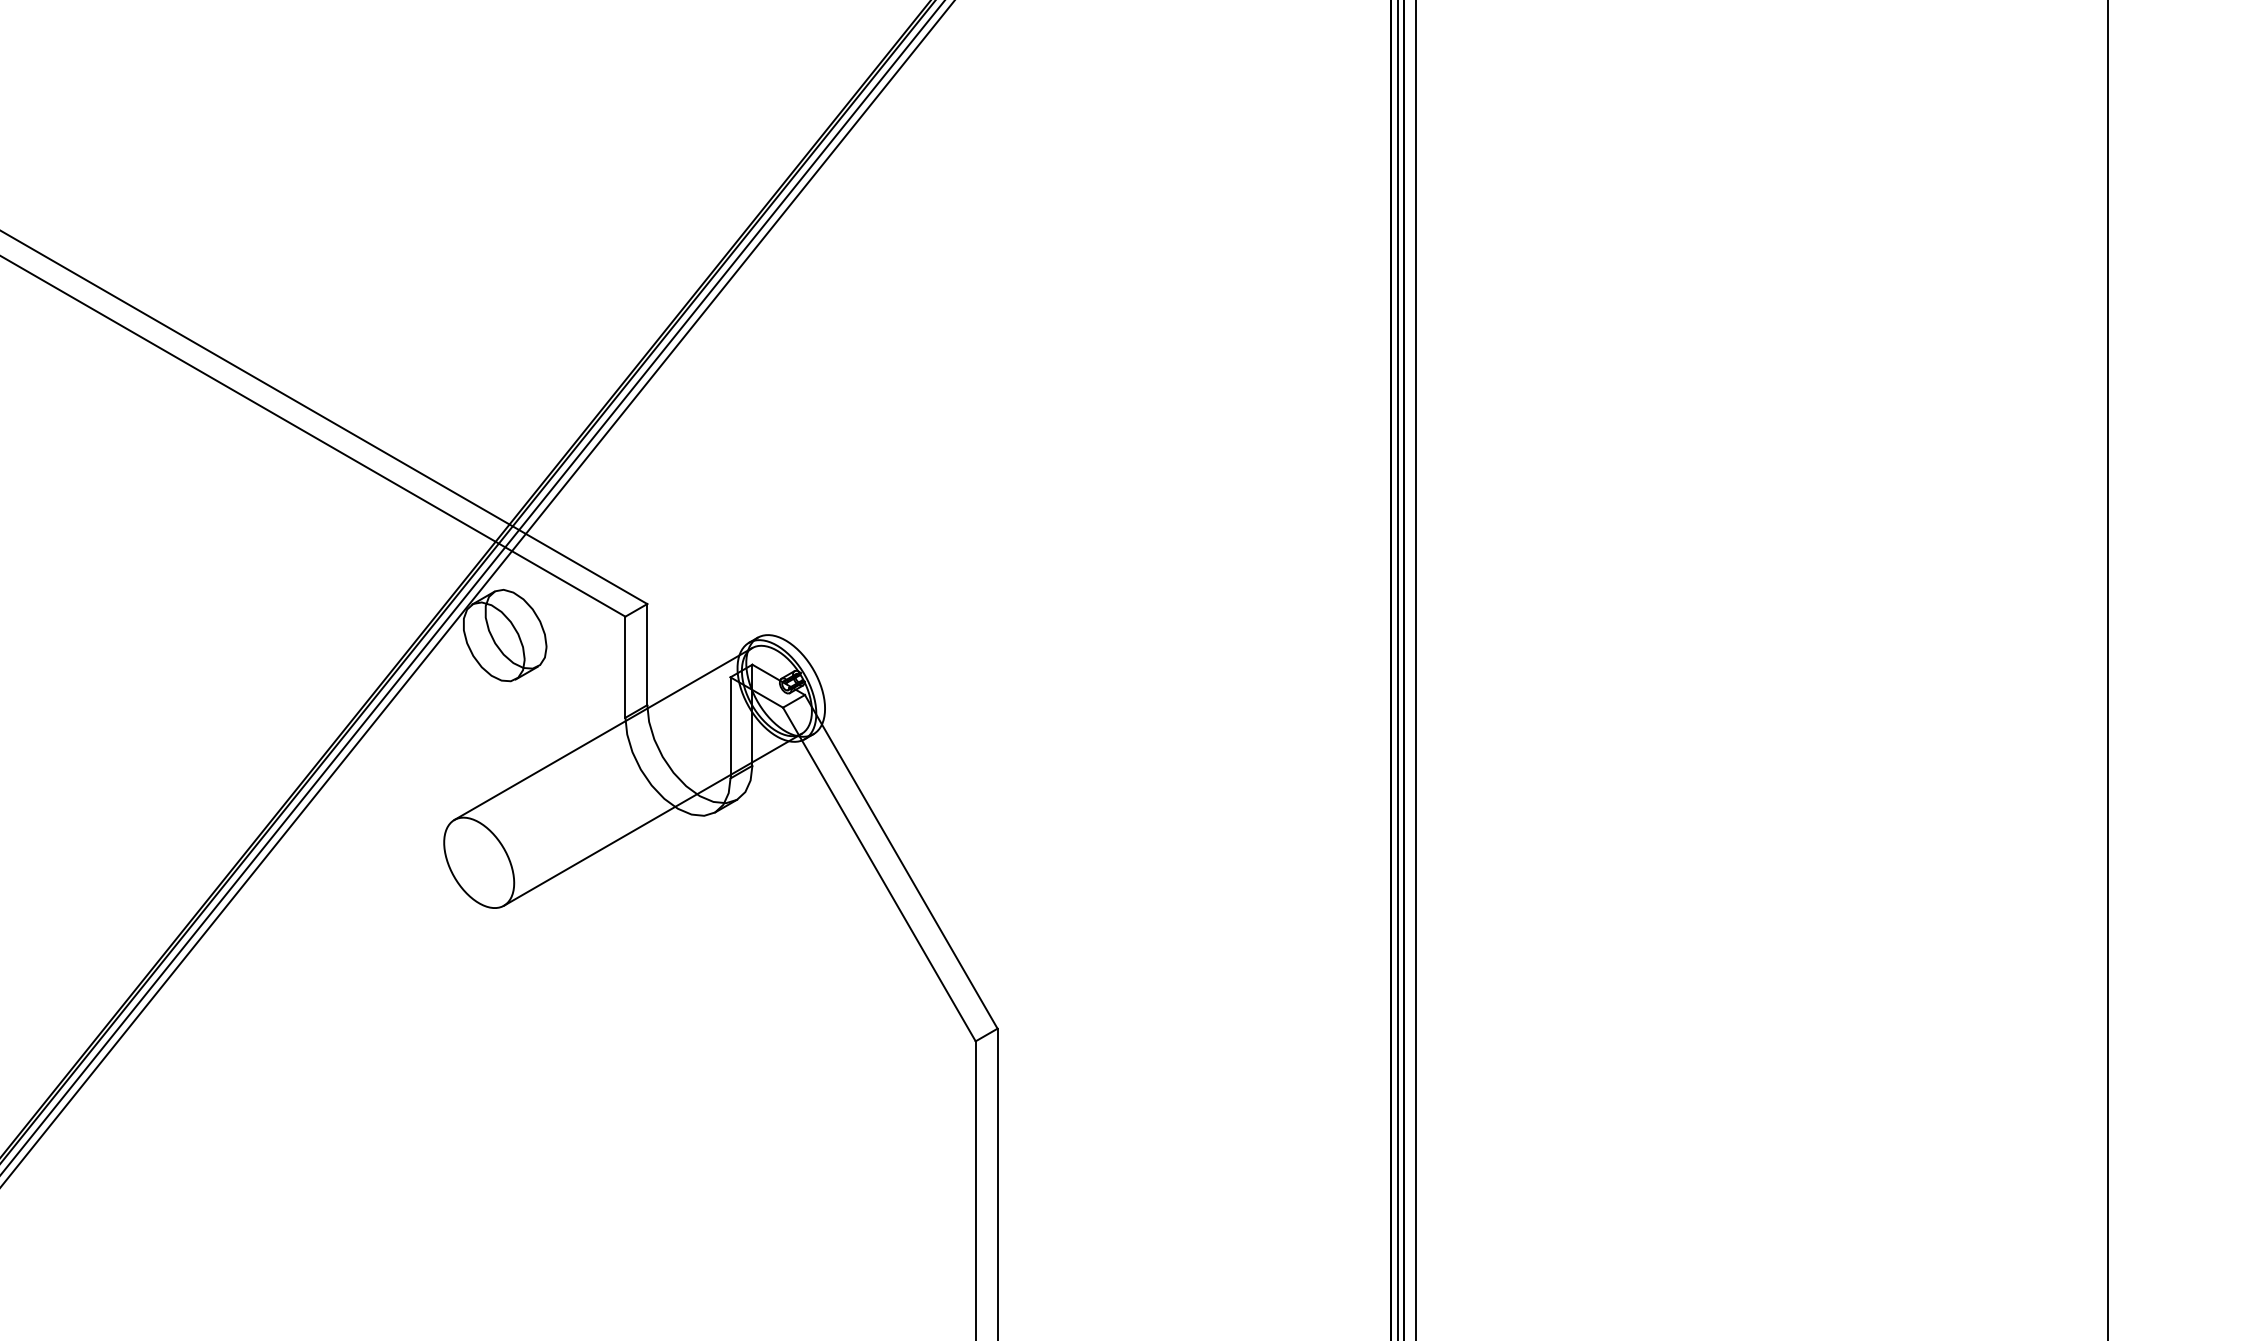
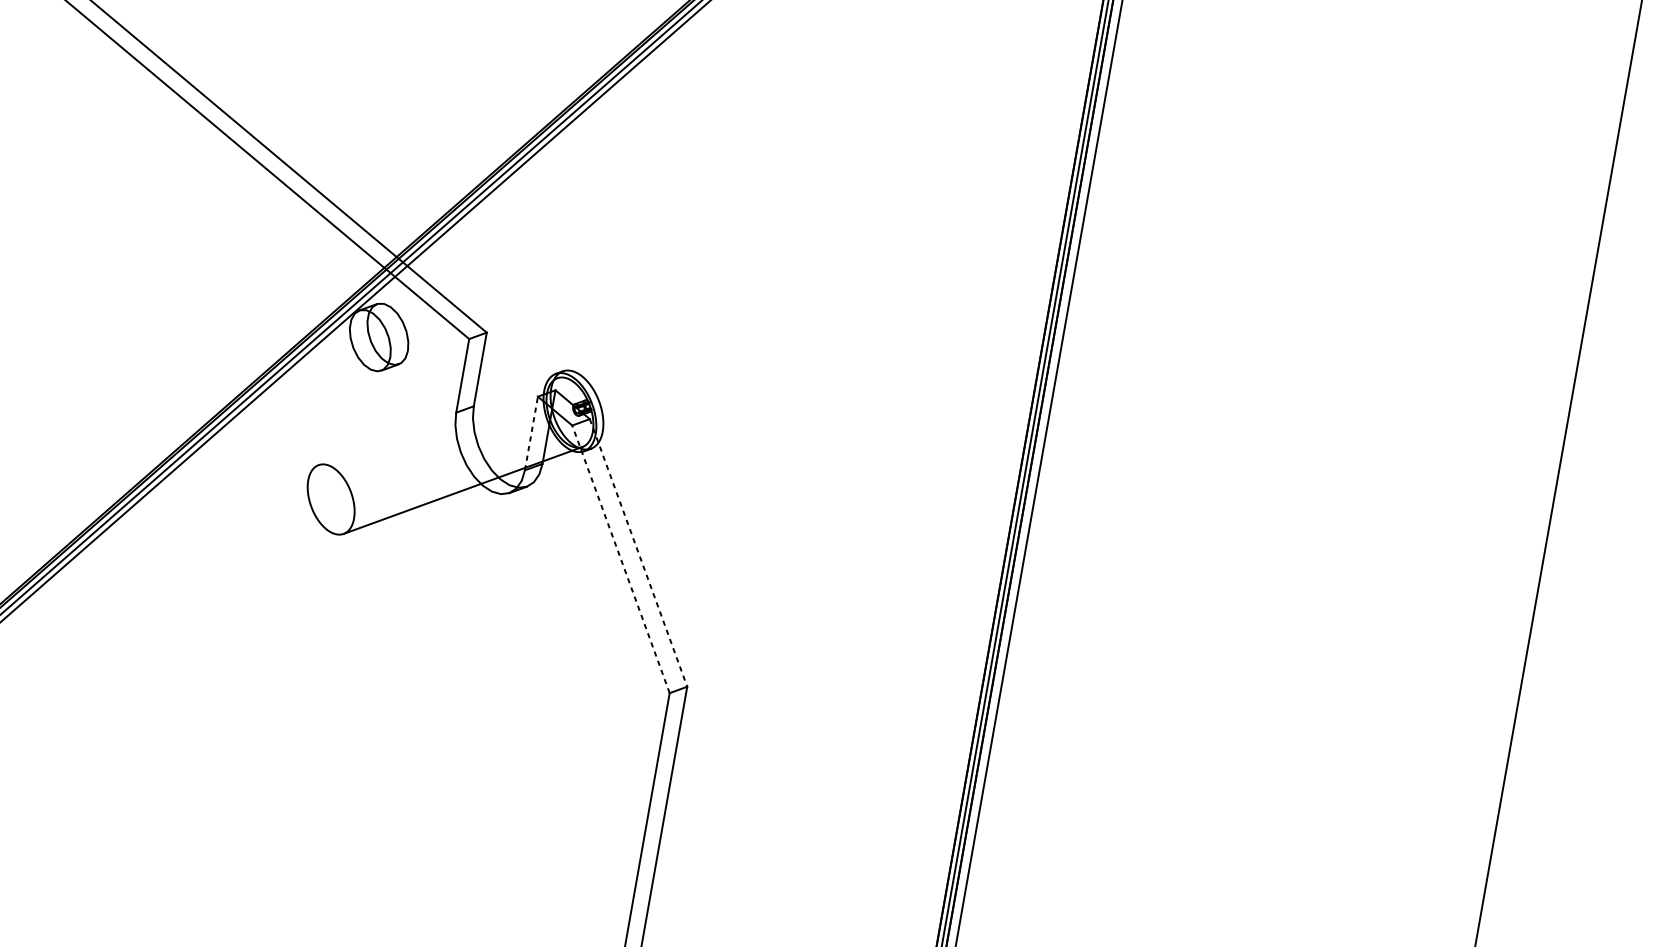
line: (730, 727) -> (531, 433), solid -> dashed
line: (603, 733) -> (438, 421), removed
line: (901, 861) -> (638, 552), solid -> dashed
line: (879, 874) -> (621, 559), solid -> dashed

